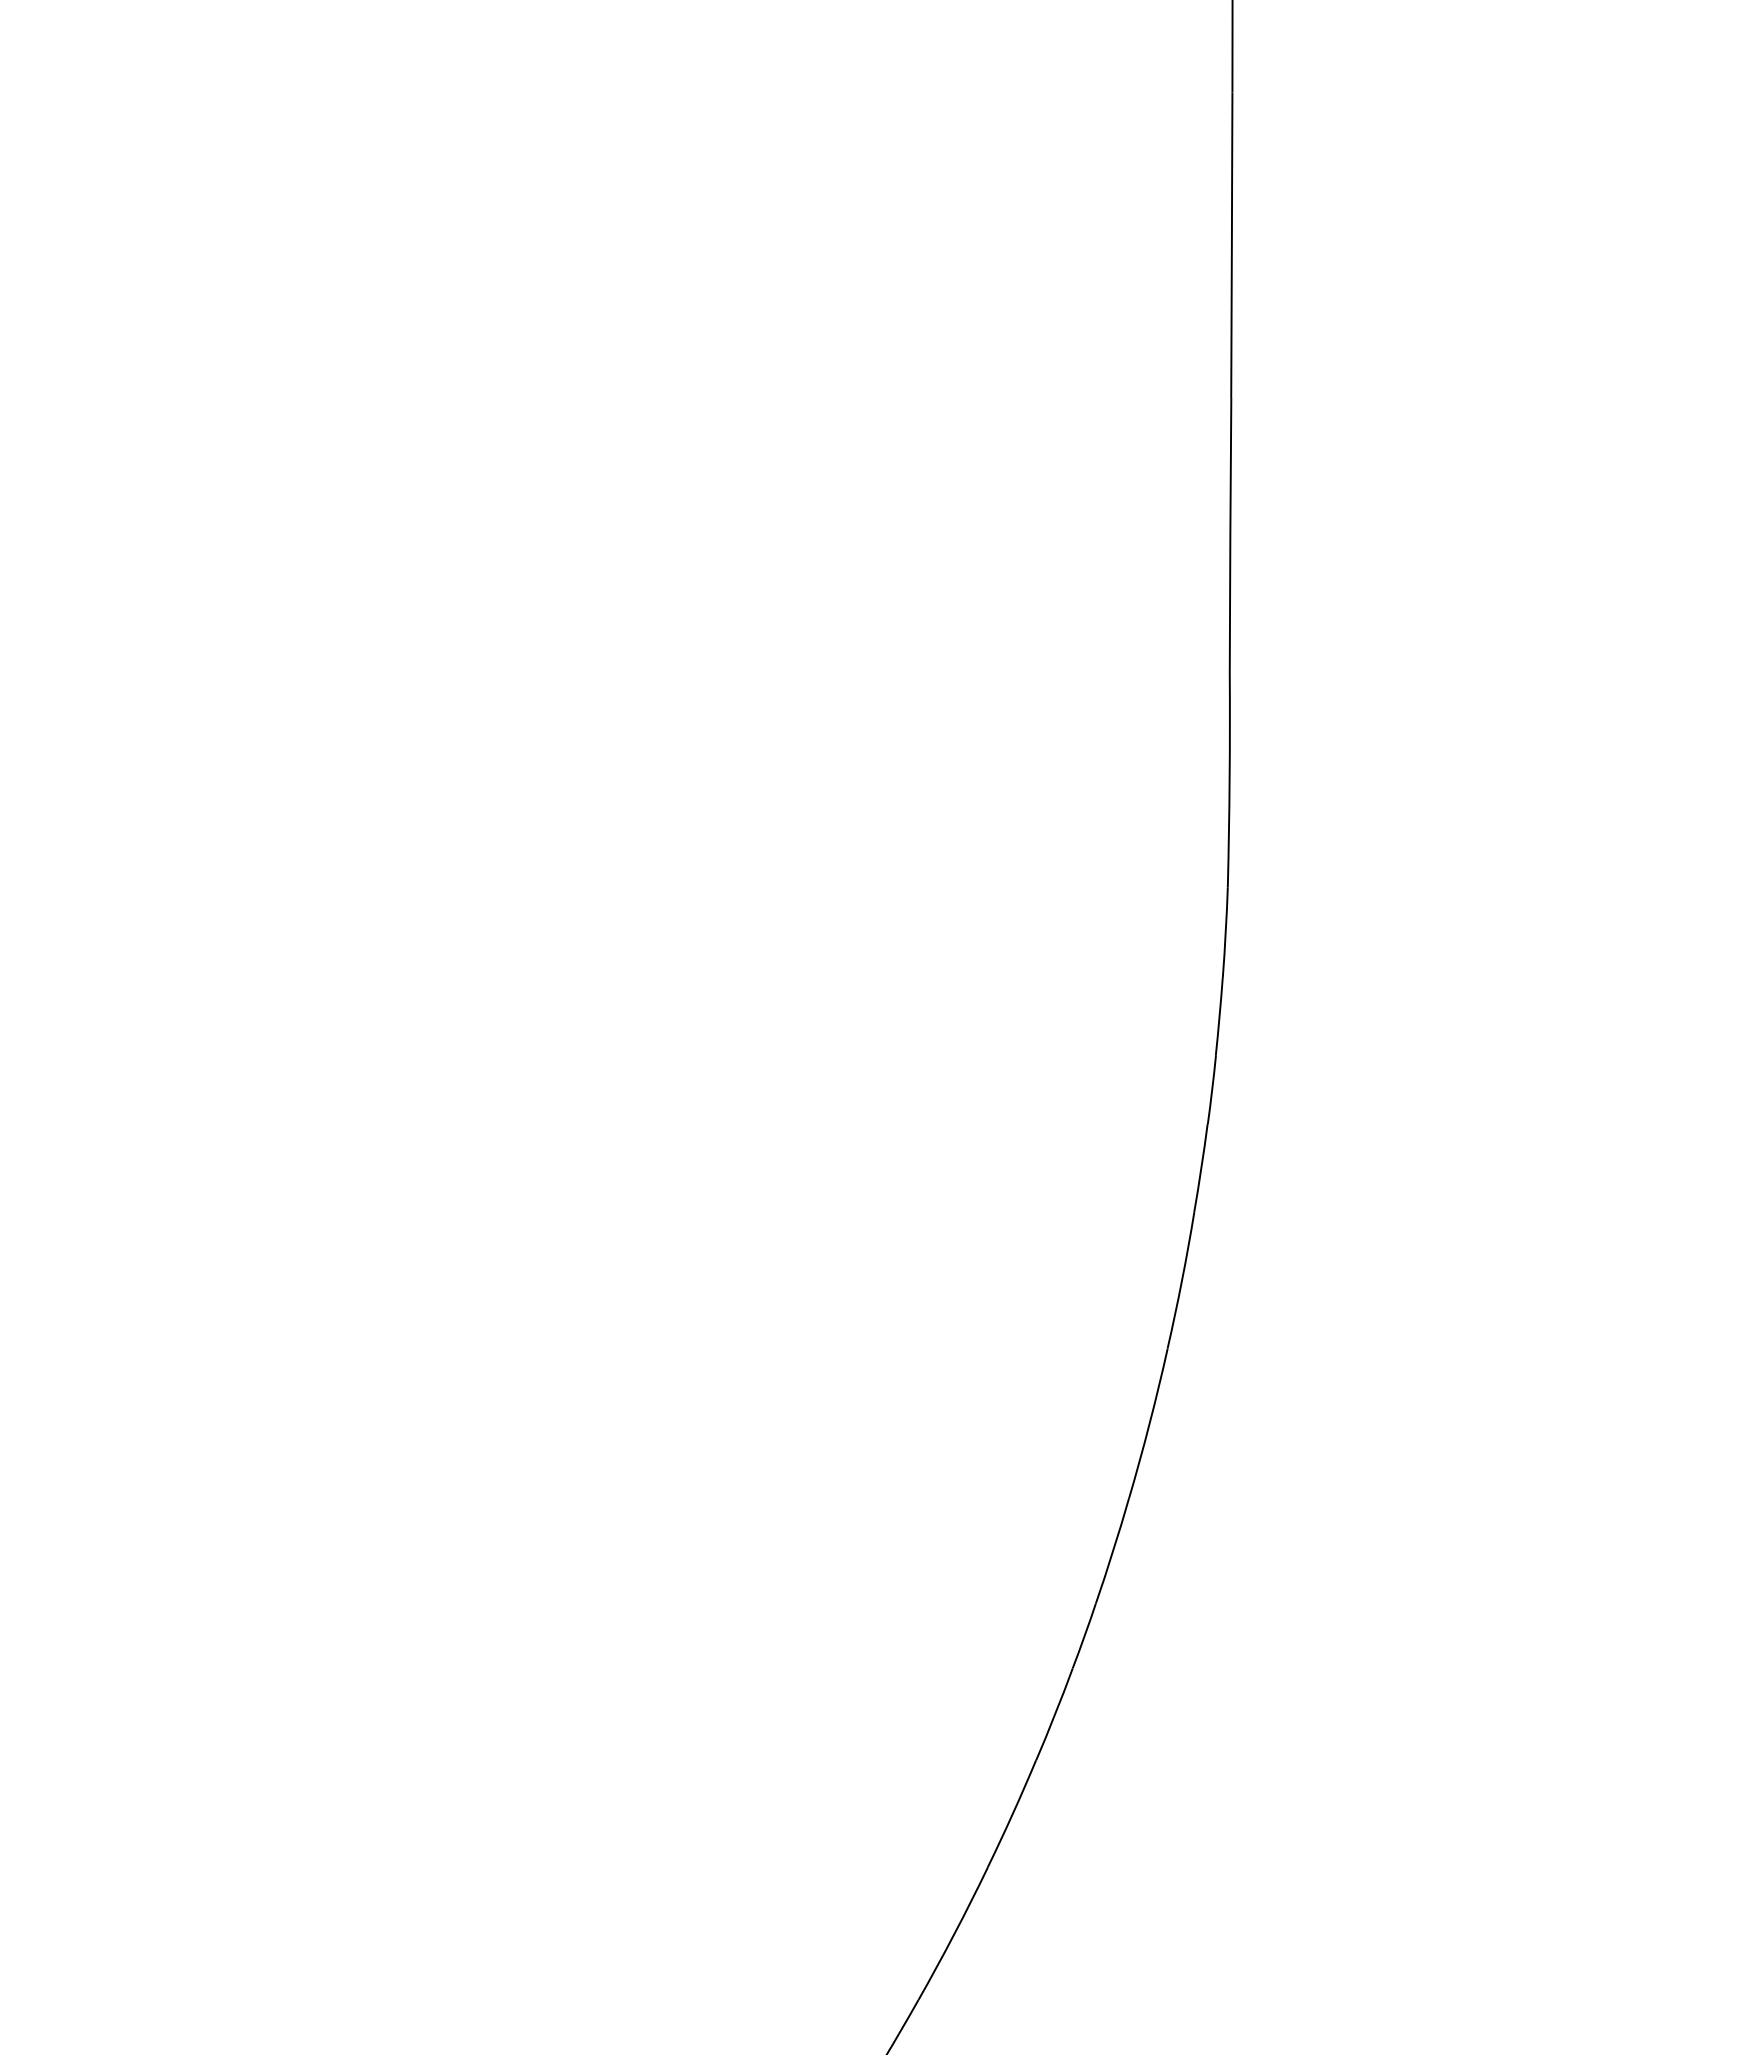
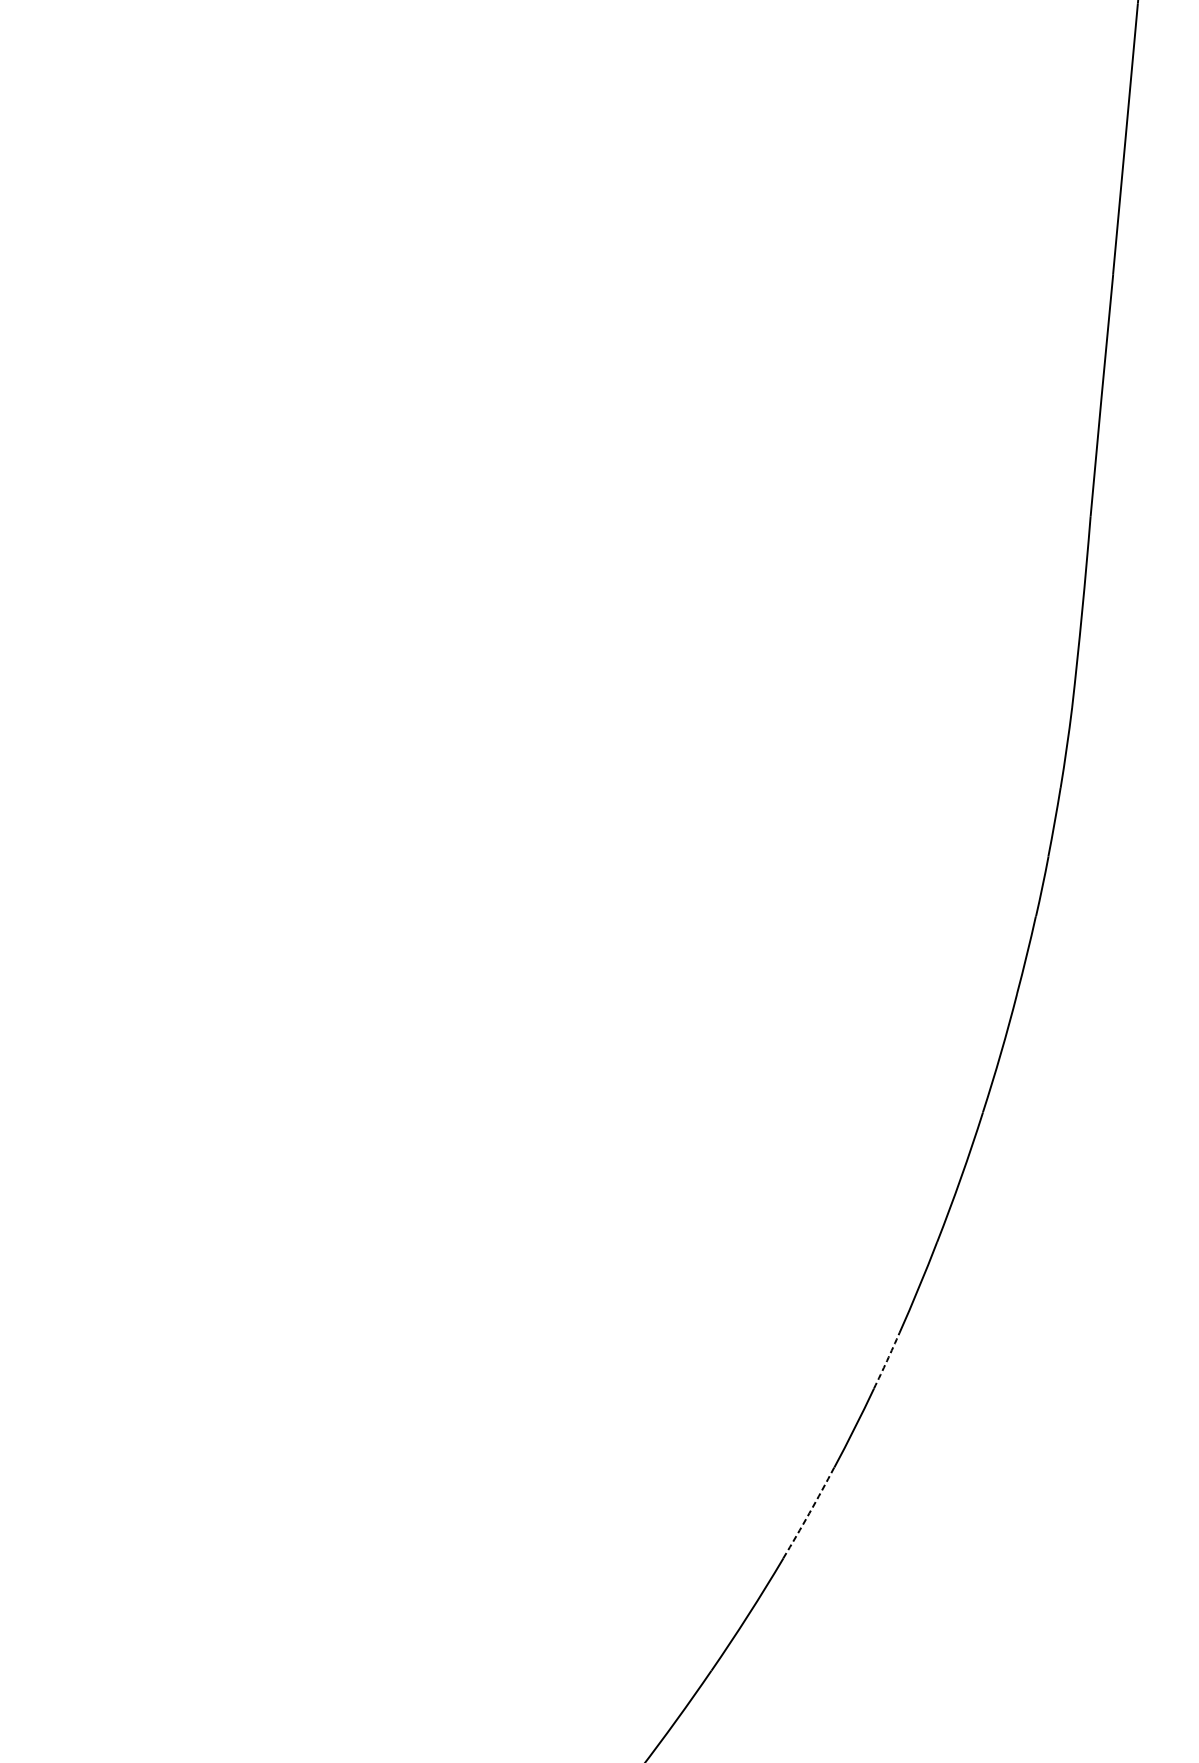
arc: (1084, 1635) -> (886, 1360), solid -> dashed
arc: (1012, 1814) -> (809, 1513), solid -> dashed

